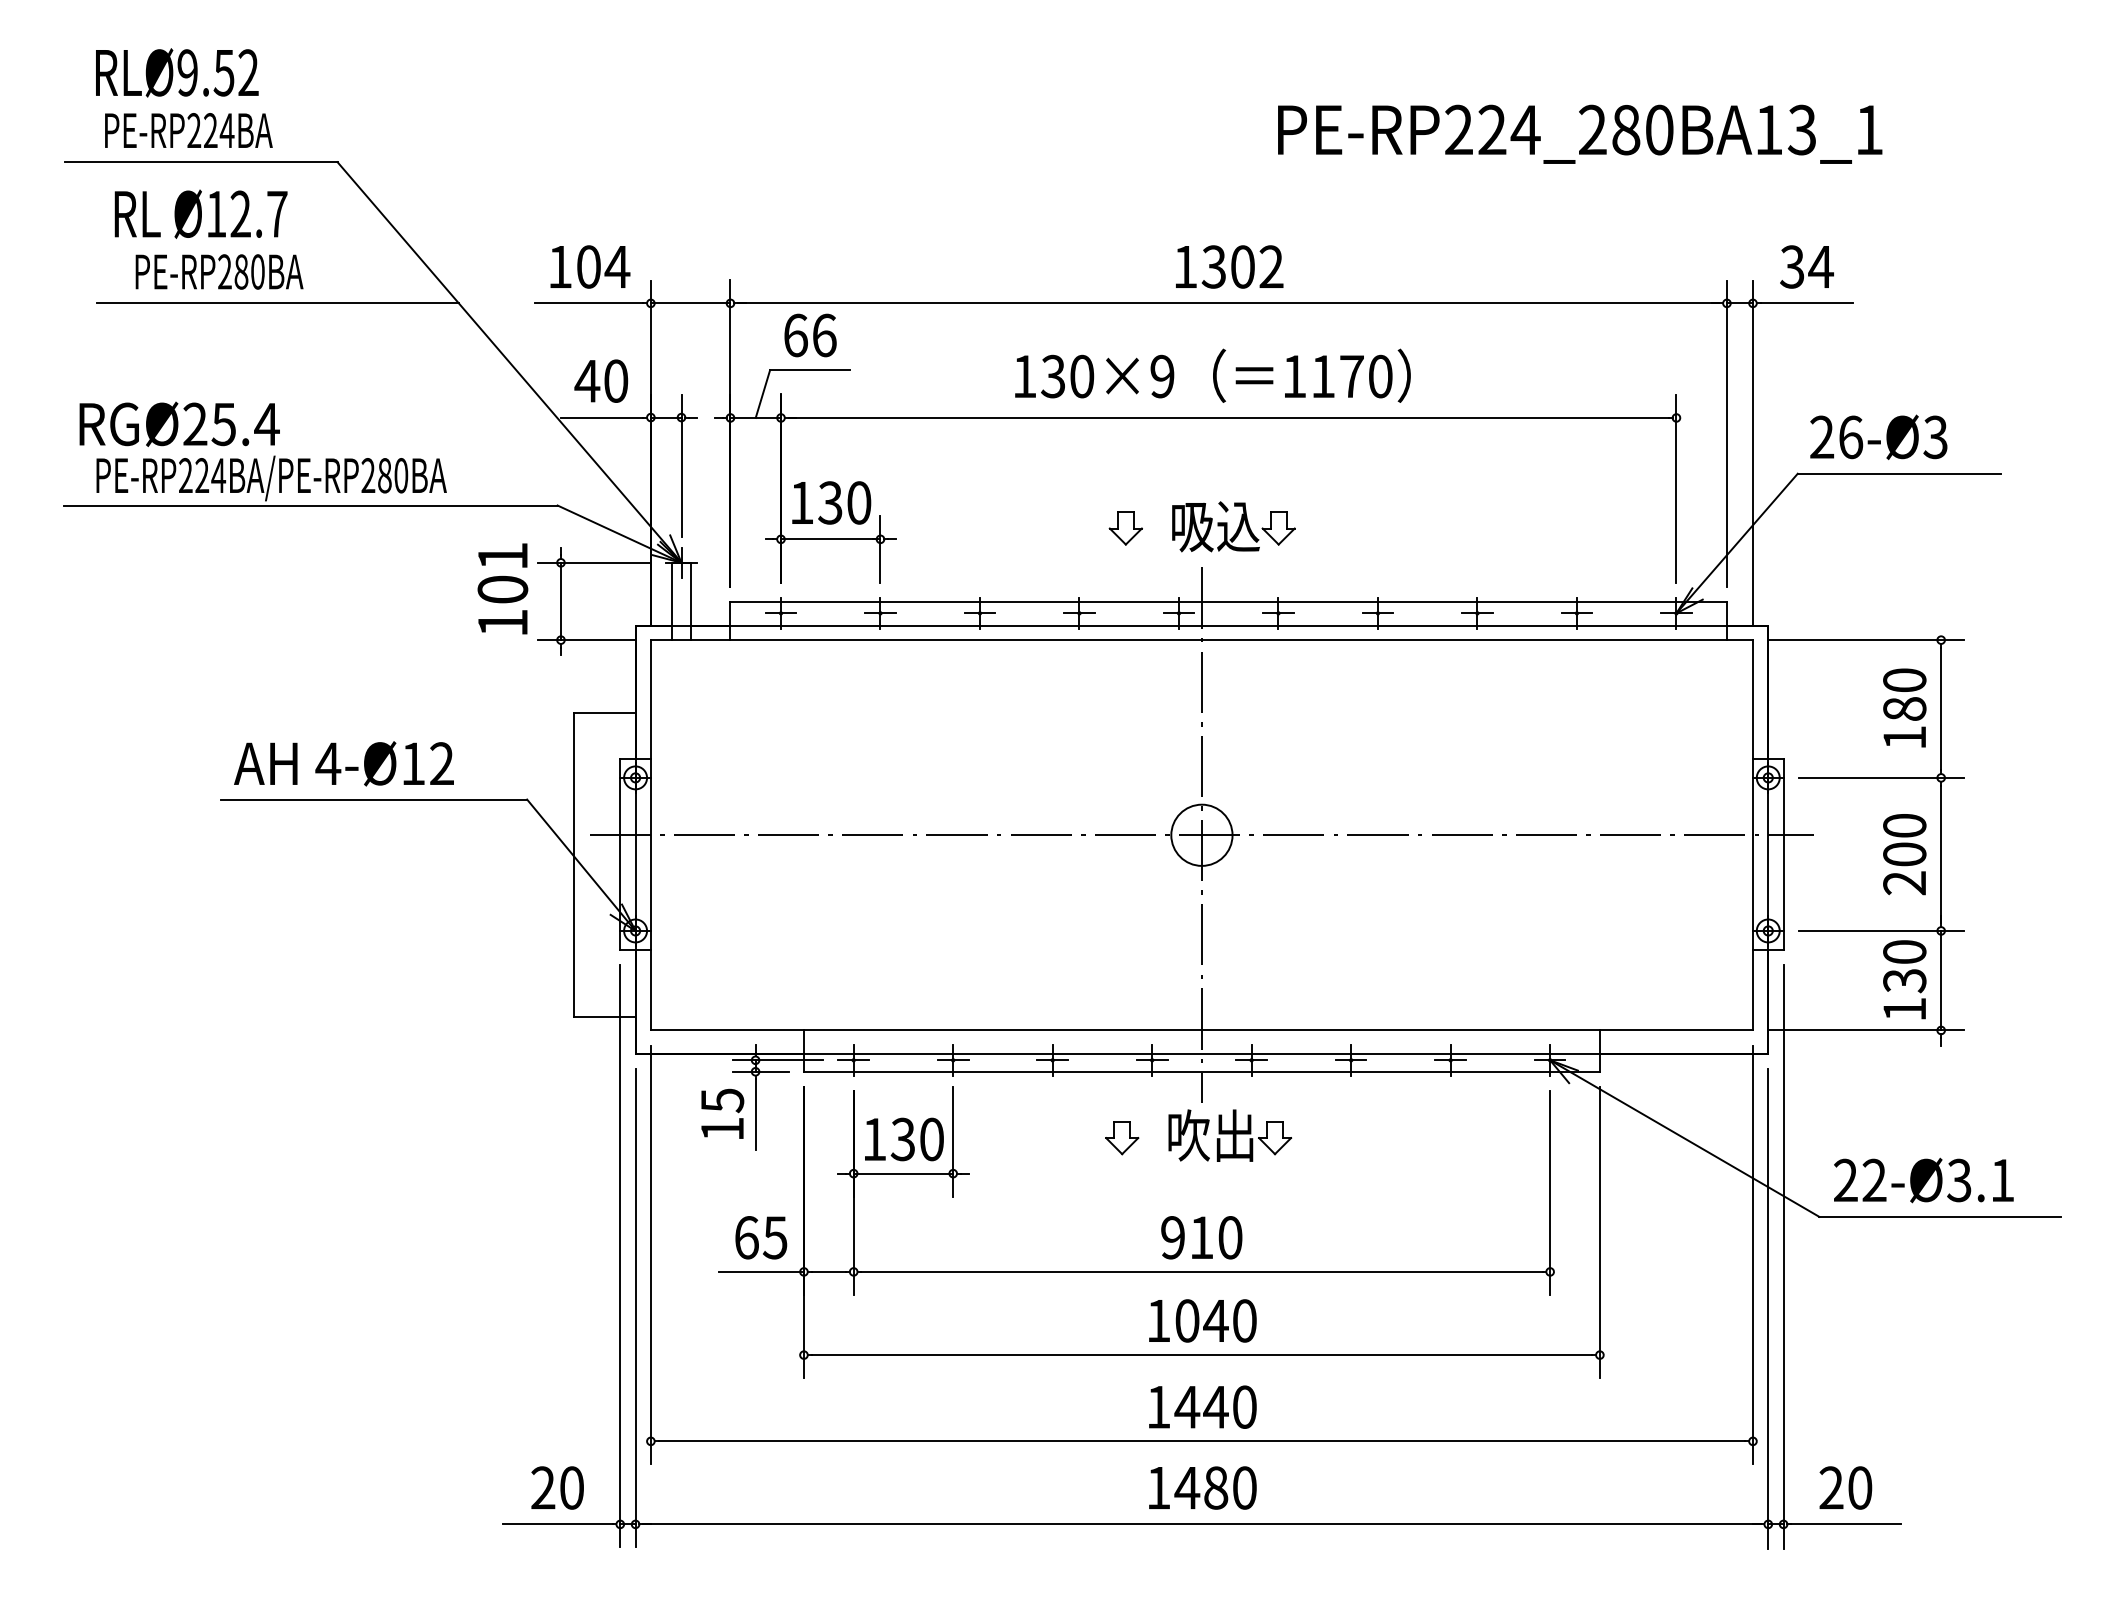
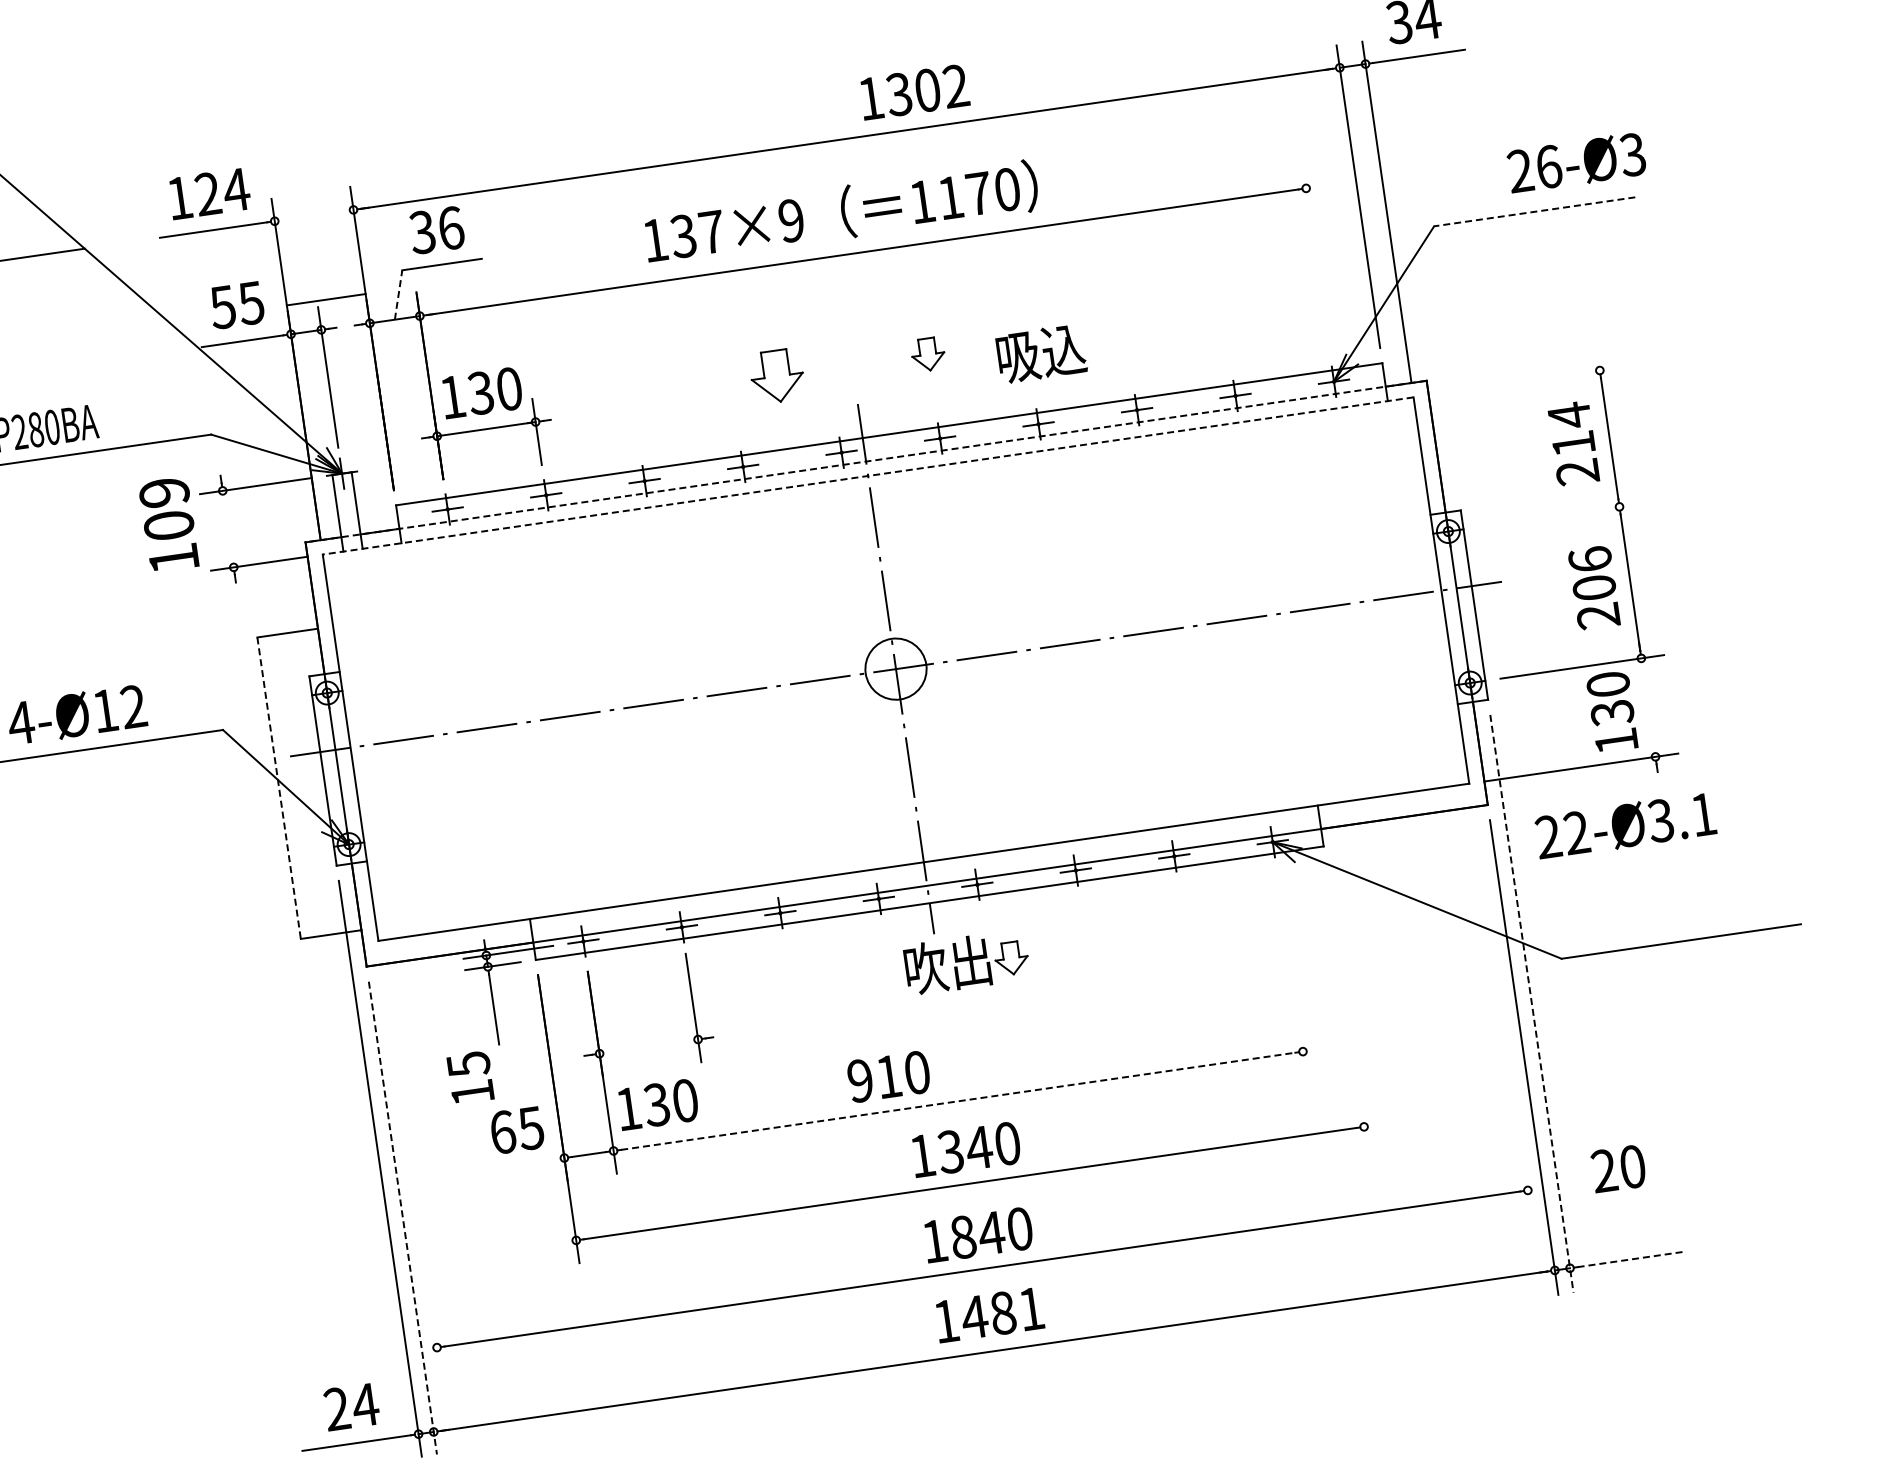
text: (588, 266) -> (207, 193), 104 -> 124
text: (1229, 266) -> (914, 91), moved
line: (690, 303) -> (326, 299), moved
text: (795, 335) -> (422, 232), 66 -> 36
text: (1082, 376) -> (712, 232), 130×9 -> 137×9
text: (601, 380) -> (236, 304), 40 -> 55
line: (762, 394) -> (398, 295), solid -> dashed
text: (1878, 436) -> (1576, 162), moved
line: (1899, 473) -> (1534, 211), solid -> dashed
line: (1676, 488) -> (1316, 258), removed
text: (1215, 526) -> (1041, 353), moved
part: (1125, 528) -> (776, 376), size x1.6
text: (502, 556) -> (163, 492), 101 -> 109
line: (560, 601) -> (227, 529), removed
line: (1201, 625) -> (865, 461), solid -> dashed
line: (1201, 640) -> (867, 476), solid -> dashed
line: (1866, 640) -> (1526, 381), removed
text: (1904, 708) -> (1573, 443), 180 -> 214
line: (1881, 777) -> (1560, 515), removed
text: (1904, 825) -> (1590, 559), 200 -> 206
line: (574, 865) -> (279, 788), solid -> dashed
line: (1941, 980) -> (1648, 707), removed
text: (722, 1113) -> (470, 1077), moved
part: (1122, 1138) -> (860, 980), removed
text: (904, 1139) -> (658, 1104), moved
line: (903, 1173) -> (648, 1046), removed
text: (1923, 1180) -> (1625, 825), moved
line: (1550, 1192) -> (1291, 972), removed
line: (1599, 1232) -> (1346, 1005), removed
text: (1201, 1237) -> (888, 1076), moved
line: (650, 1254) -> (410, 1162), removed
line: (1752, 1254) -> (1500, 1005), removed
line: (1783, 1257) -> (1531, 1004), solid -> dashed
line: (760, 1271) -> (521, 1163), removed
line: (1201, 1271) -> (957, 1100), solid -> dashed
line: (635, 1308) -> (402, 1218), solid -> dashed
text: (1187, 1320) -> (950, 1151), 1040 -> 1340
text: (1187, 1406) -> (963, 1236), 1440 -> 1840
text: (571, 1487) -> (365, 1404), 20 -> 24
text: (1244, 1487) -> (1031, 1308), 1480 -> 1481
text: (1845, 1487) -> (1618, 1168), moved
line: (1846, 1524) -> (1632, 1259), solid -> dashed

